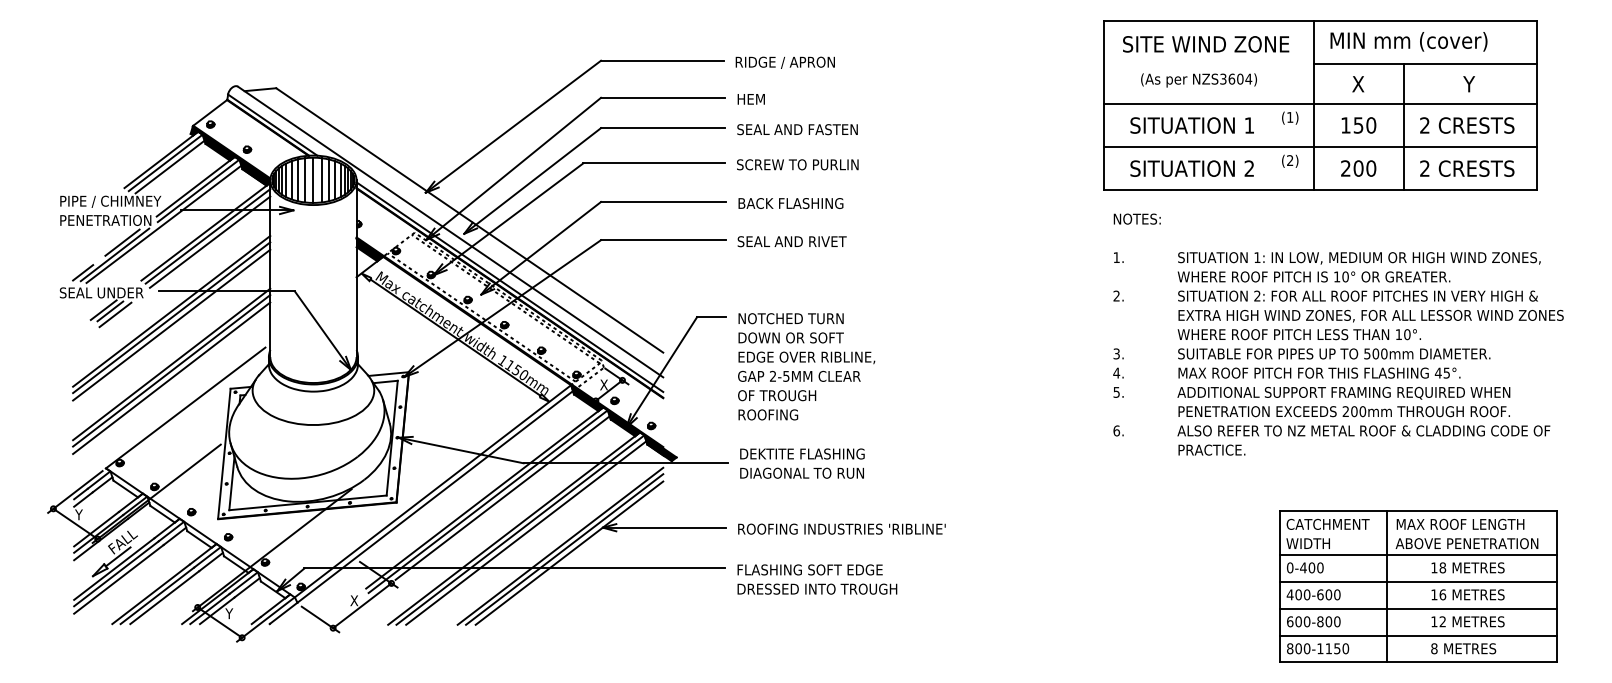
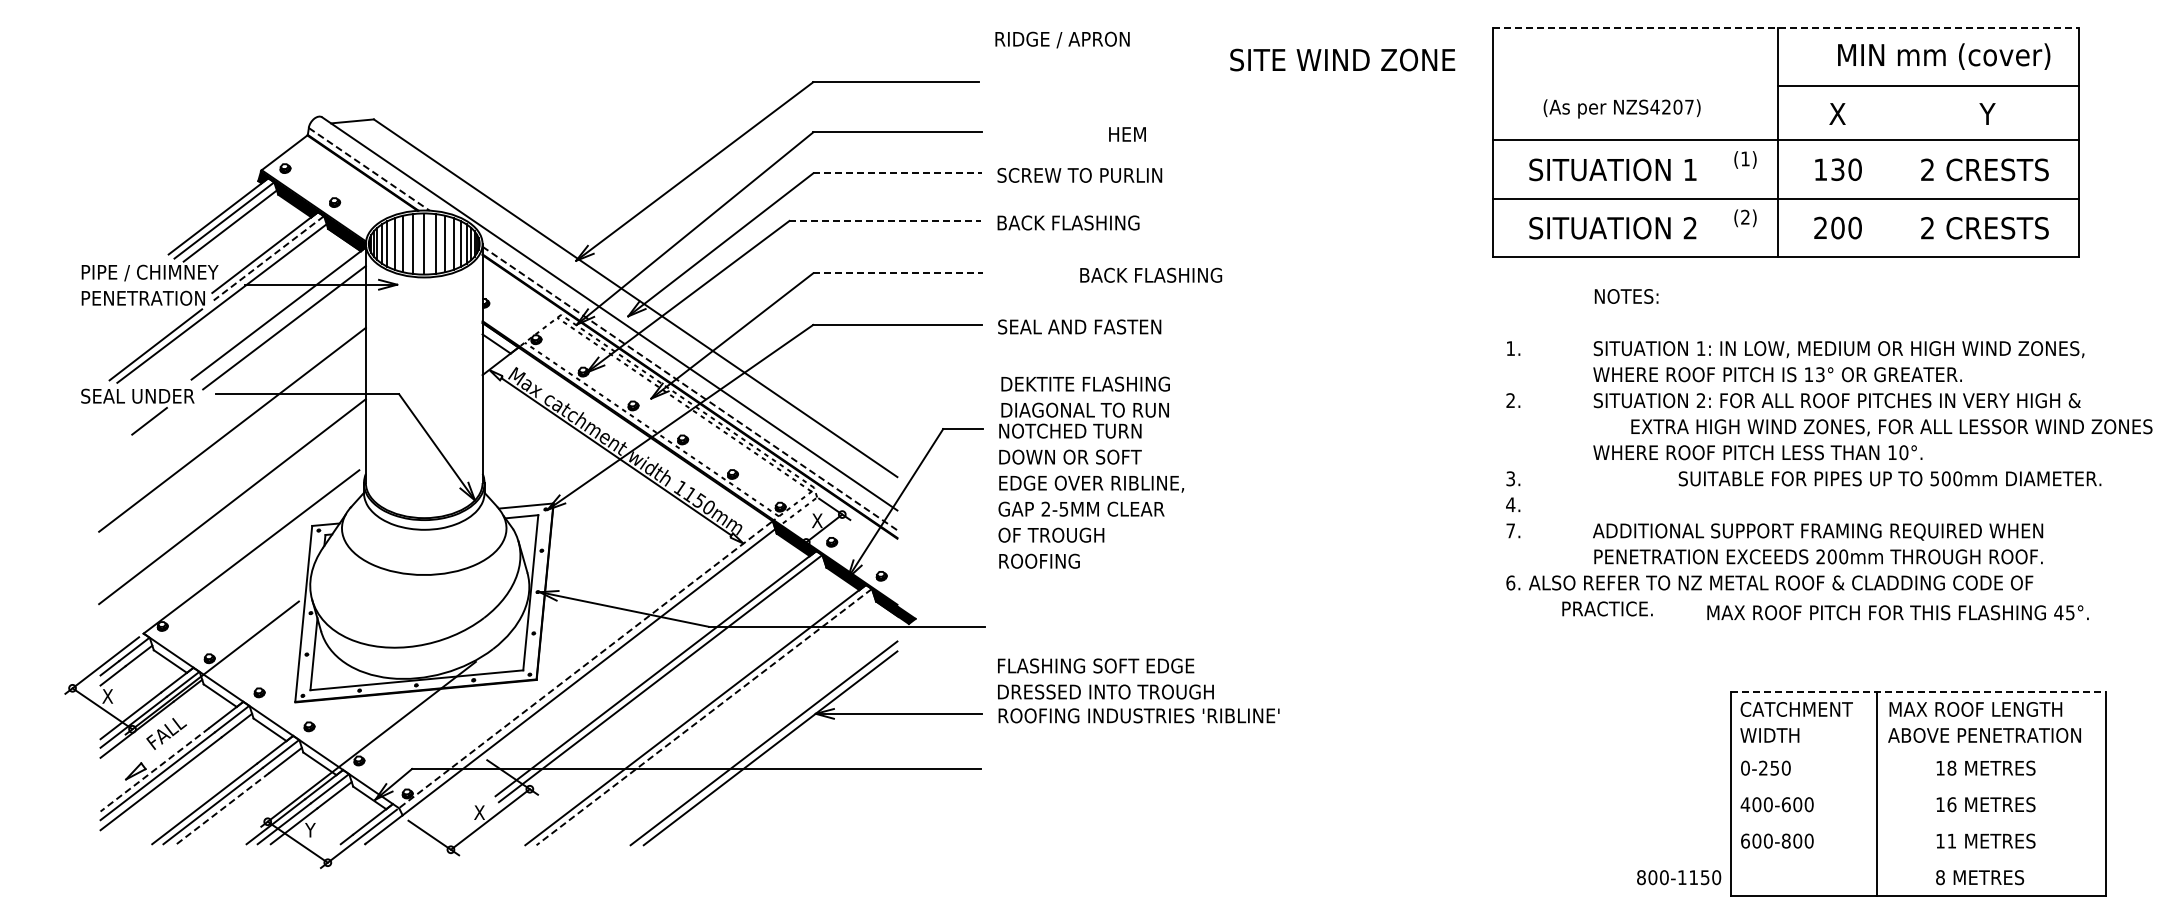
line: (1320, 20) -> (1786, 27), solid -> dashed
text: (1409, 41) -> (1944, 56), moved
text: (1205, 43) -> (1342, 59), moved
text: (785, 62) -> (1062, 39), moved
text: (1236, 78) -> (1672, 106), NZS3604) -> NZS4207)
text: (751, 99) -> (1127, 134), moved
line: (272, 125) -> (369, 169), solid -> dashed
text: (1358, 125) -> (1838, 169), 150 -> 130
line: (1404, 126) -> (1899, 171), removed
line: (663, 128) -> (897, 173), solid -> dashed
text: (802, 129) -> (1085, 175), SEAL AND FASTEN -> SCREW TO PURLIN
line: (654, 162) -> (885, 220), solid -> dashed
text: (797, 164) -> (1079, 222), SCREW TO PURLIN -> BACK FLASHING
line: (198, 191) -> (268, 258), solid -> dashed
line: (664, 202) -> (898, 273), solid -> dashed
text: (791, 202) -> (1151, 274), moved
text: (1137, 219) -> (1626, 296), moved
line: (207, 236) -> (281, 319), removed
text: (834, 241) -> (1128, 326), SEAL AND RIVET -> SEAL AND FASTEN
line: (122, 242) -> (165, 328), removed
fill: (369, 249) -> (500, 337), removed
line: (82, 272) -> (112, 368), removed
text: (1345, 276) -> (1820, 374), 10° -> 13°
line: (510, 287) -> (690, 388), solid -> dashed
line: (103, 310) -> (140, 419), removed
line: (171, 311) -> (232, 421), removed
line: (115, 314) -> (156, 425), removed
text: (1370, 315) -> (1891, 427), moved
line: (171, 324) -> (232, 439), removed
text: (1333, 353) -> (1889, 478), moved
line: (171, 364) -> (232, 492), removed
text: (1319, 372) -> (1897, 612), moved
line: (171, 378) -> (232, 511), removed
text: (1116, 392) -> (1510, 530), 5. -> 7.
text: (1364, 430) -> (1781, 582), moved
text: (1211, 449) -> (1607, 608), moved
text: (802, 463) -> (1085, 396), moved
line: (432, 491) -> (585, 665), solid -> dashed
line: (502, 497) -> (680, 673), removed
line: (1418, 511) -> (1919, 691), solid -> dashed
text: (79, 514) -> (107, 696), Y -> X
line: (520, 530) -> (704, 717), solid -> dashed
line: (525, 532) -> (711, 720), removed
line: (560, 545) -> (758, 738), removed
line: (1418, 554) -> (1918, 750), removed
line: (117, 557) -> (159, 753), removed
text: (1307, 567) -> (1768, 767), 0-400 -> 0-250
line: (114, 568) -> (154, 769), solid -> dashed
text: (817, 579) -> (1105, 678), moved
line: (1418, 581) -> (1918, 786), removed
line: (165, 597) -> (223, 808), solid -> dashed
line: (1418, 608) -> (1918, 823), removed
text: (1442, 621) -> (1951, 840), 12 -> 11
line: (1418, 635) -> (1918, 859), removed
text: (1318, 648) -> (1679, 877), moved

